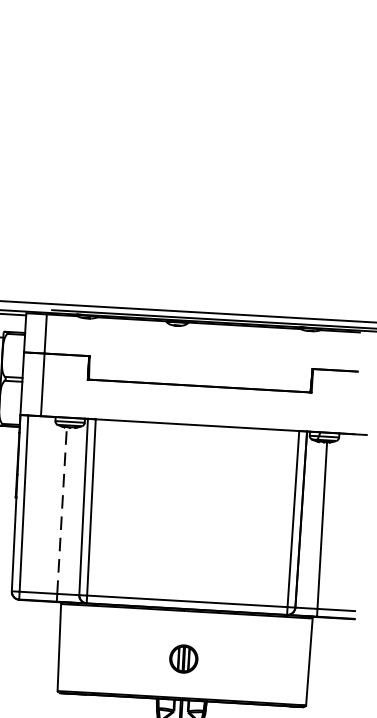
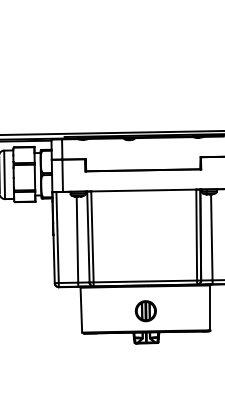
line: (62, 510) -> (77, 239), dashed -> solid
part: (183, 659) -> (145, 311), size x1.43

